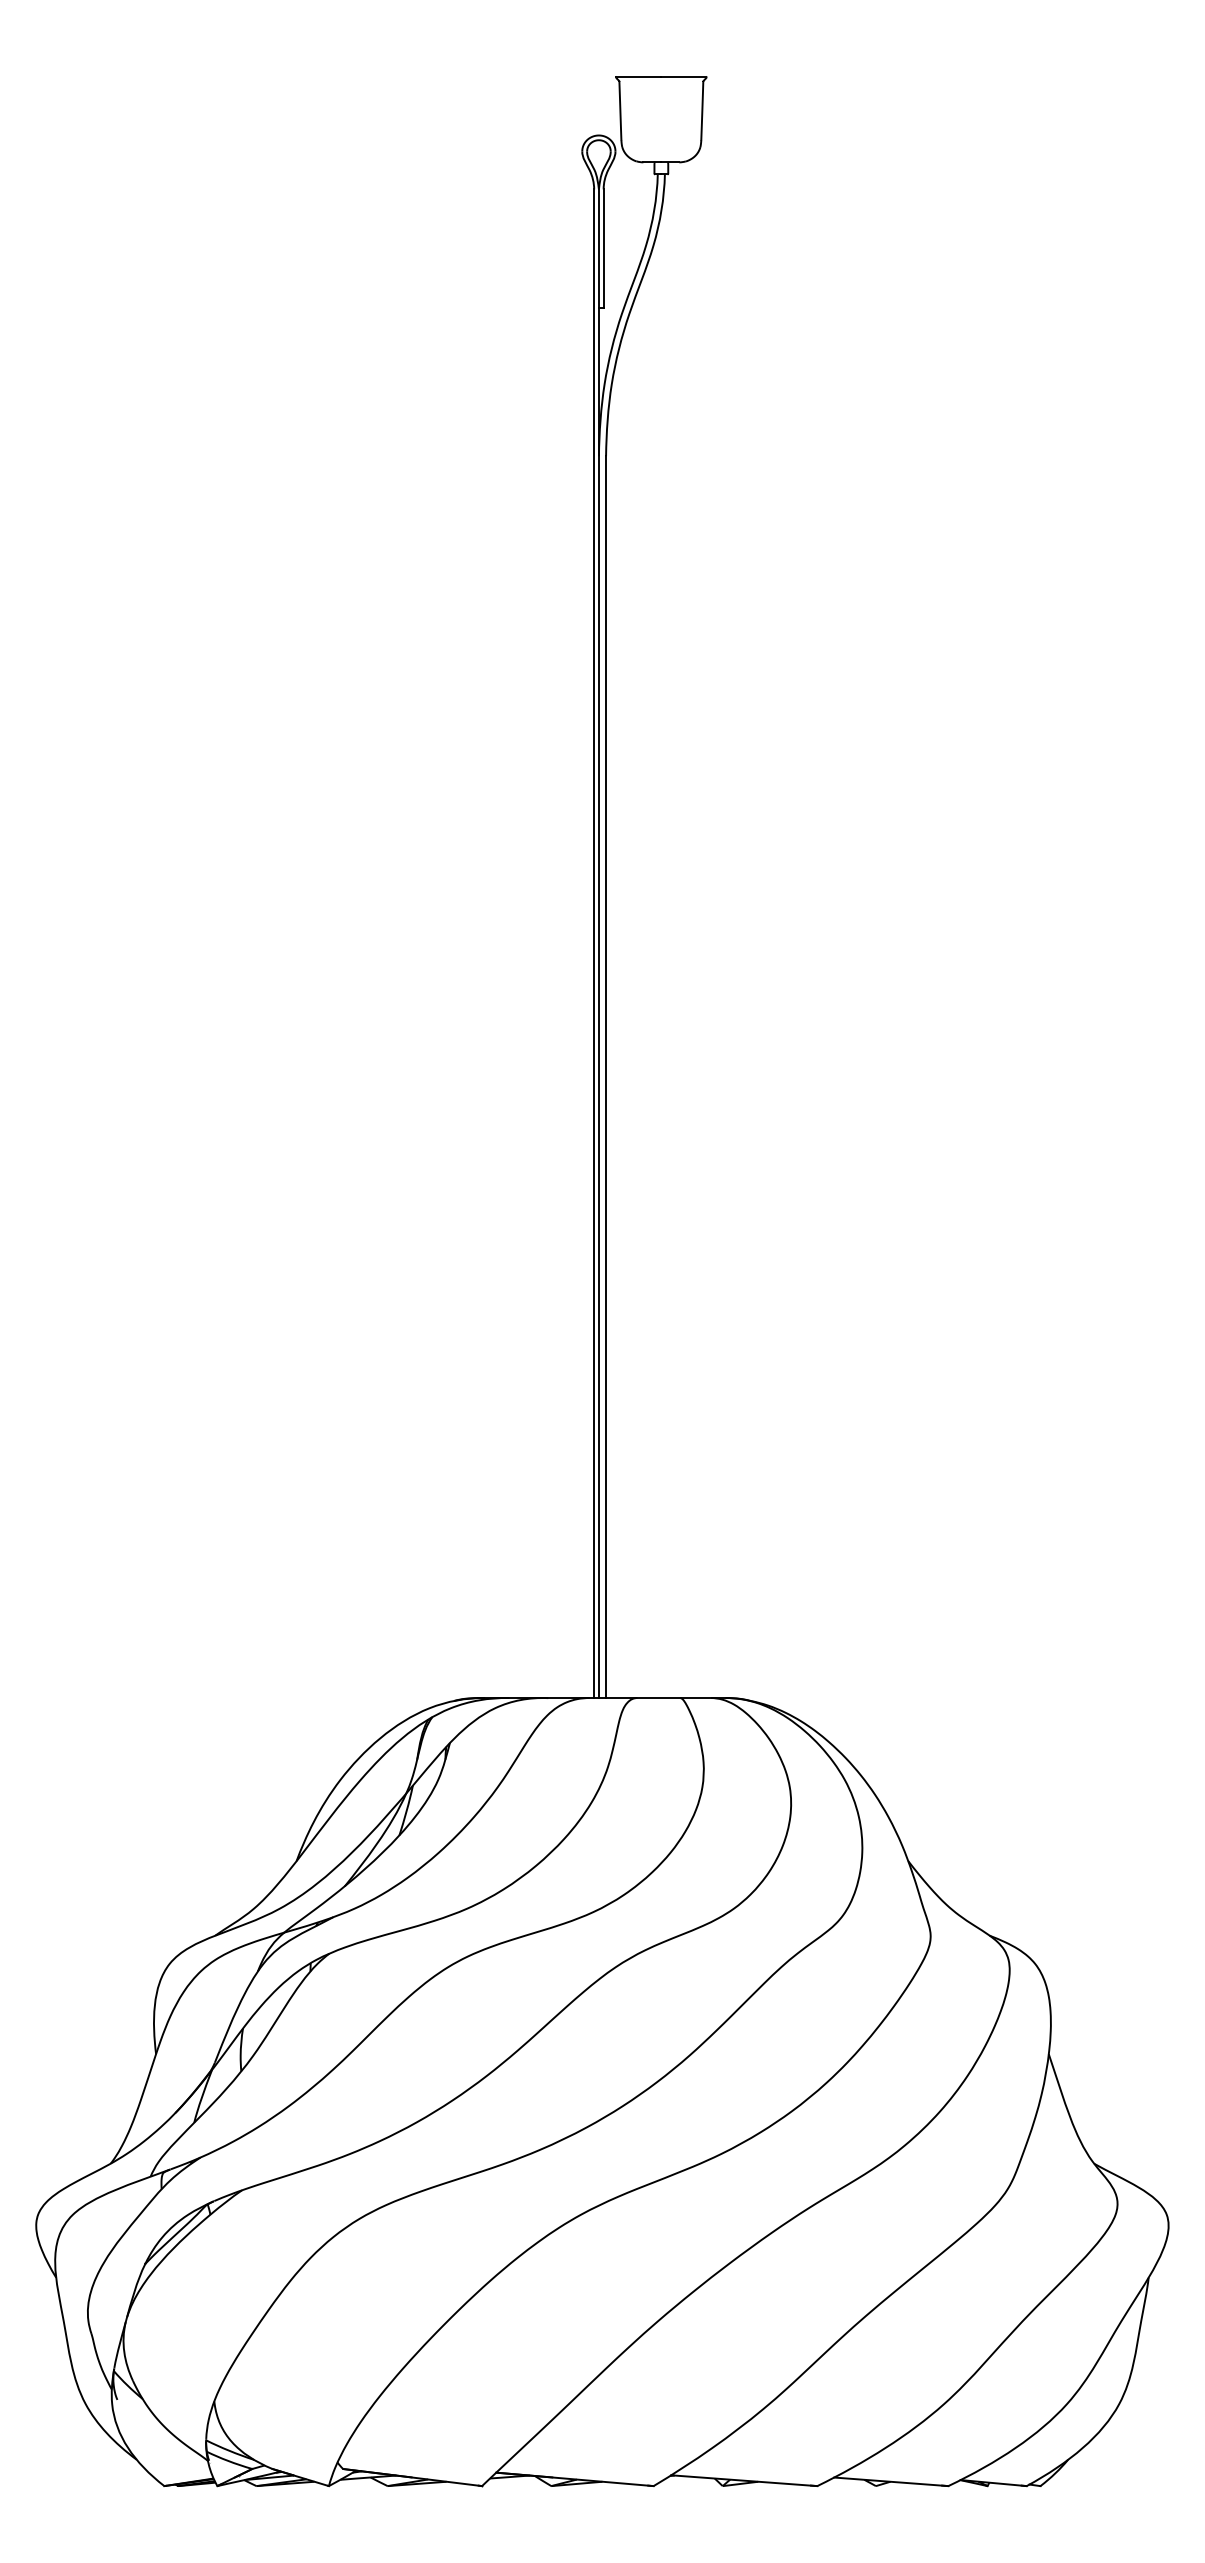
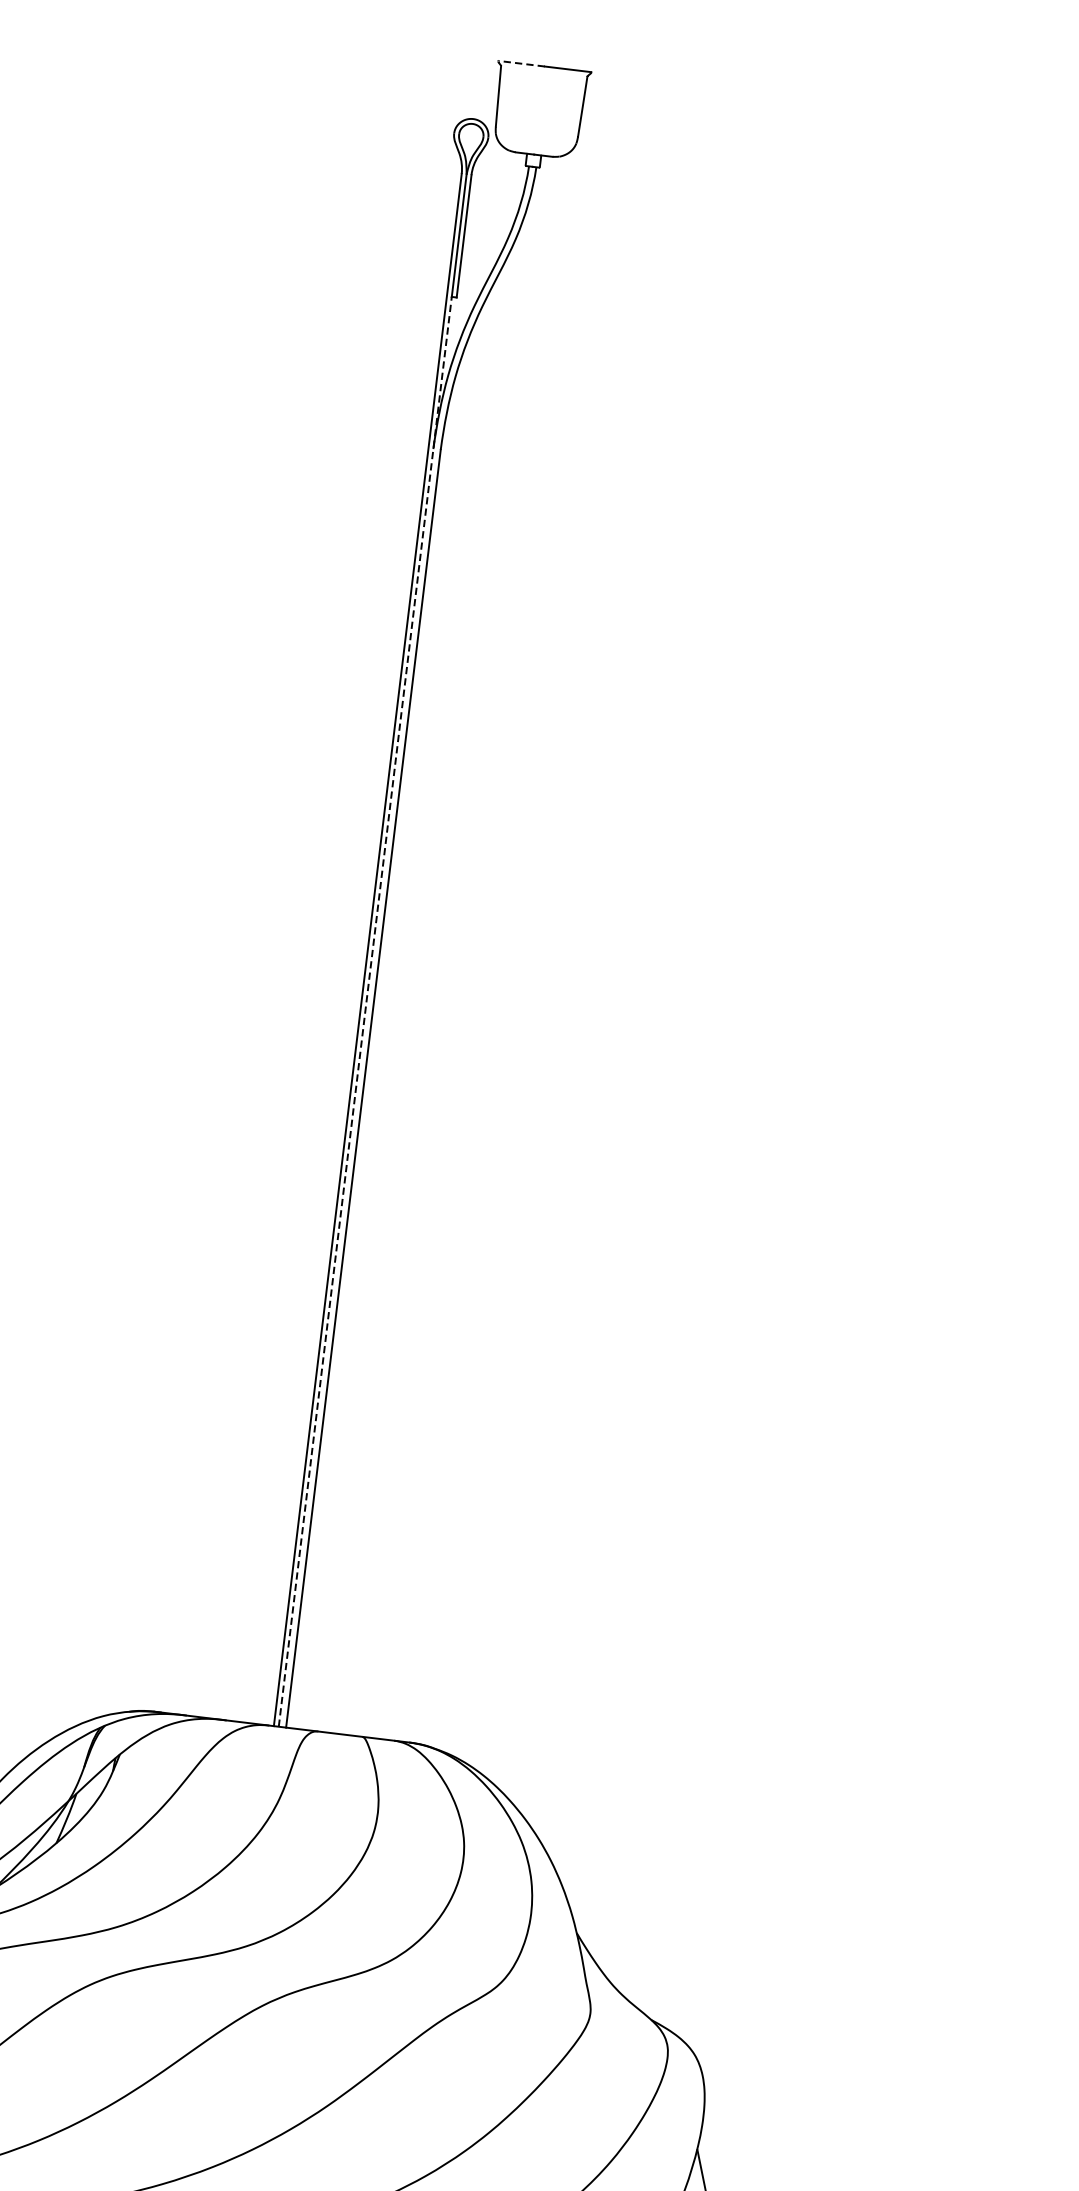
line: (638, 76) -> (521, 63), solid -> dashed
line: (598, 1003) -> (364, 1012), solid -> dashed

